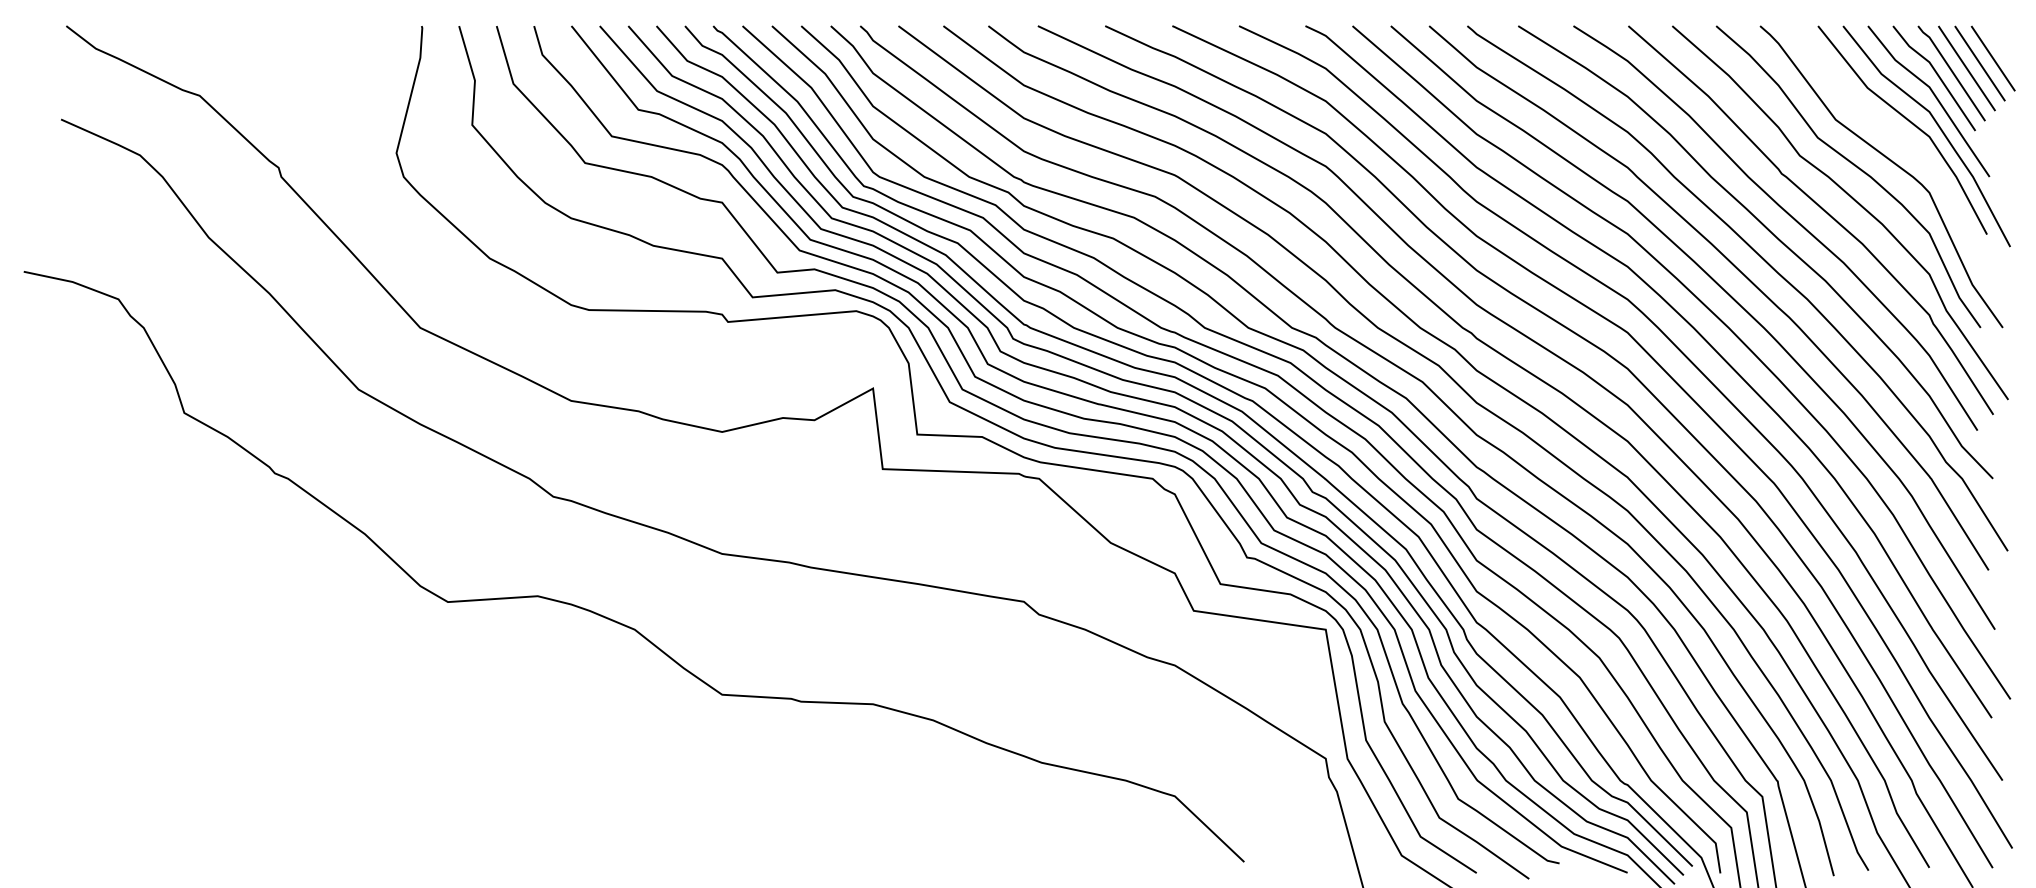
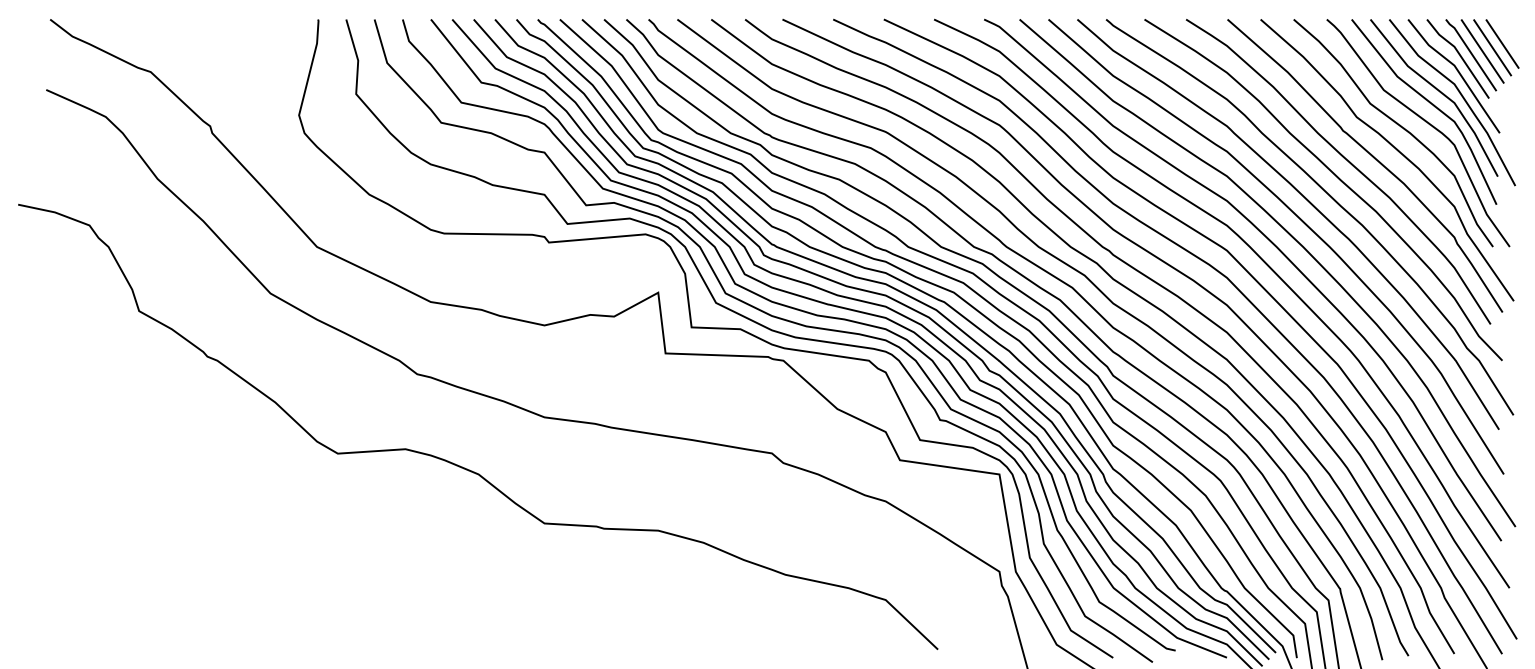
curve: (1895, 136) -> (1428, 102), added

